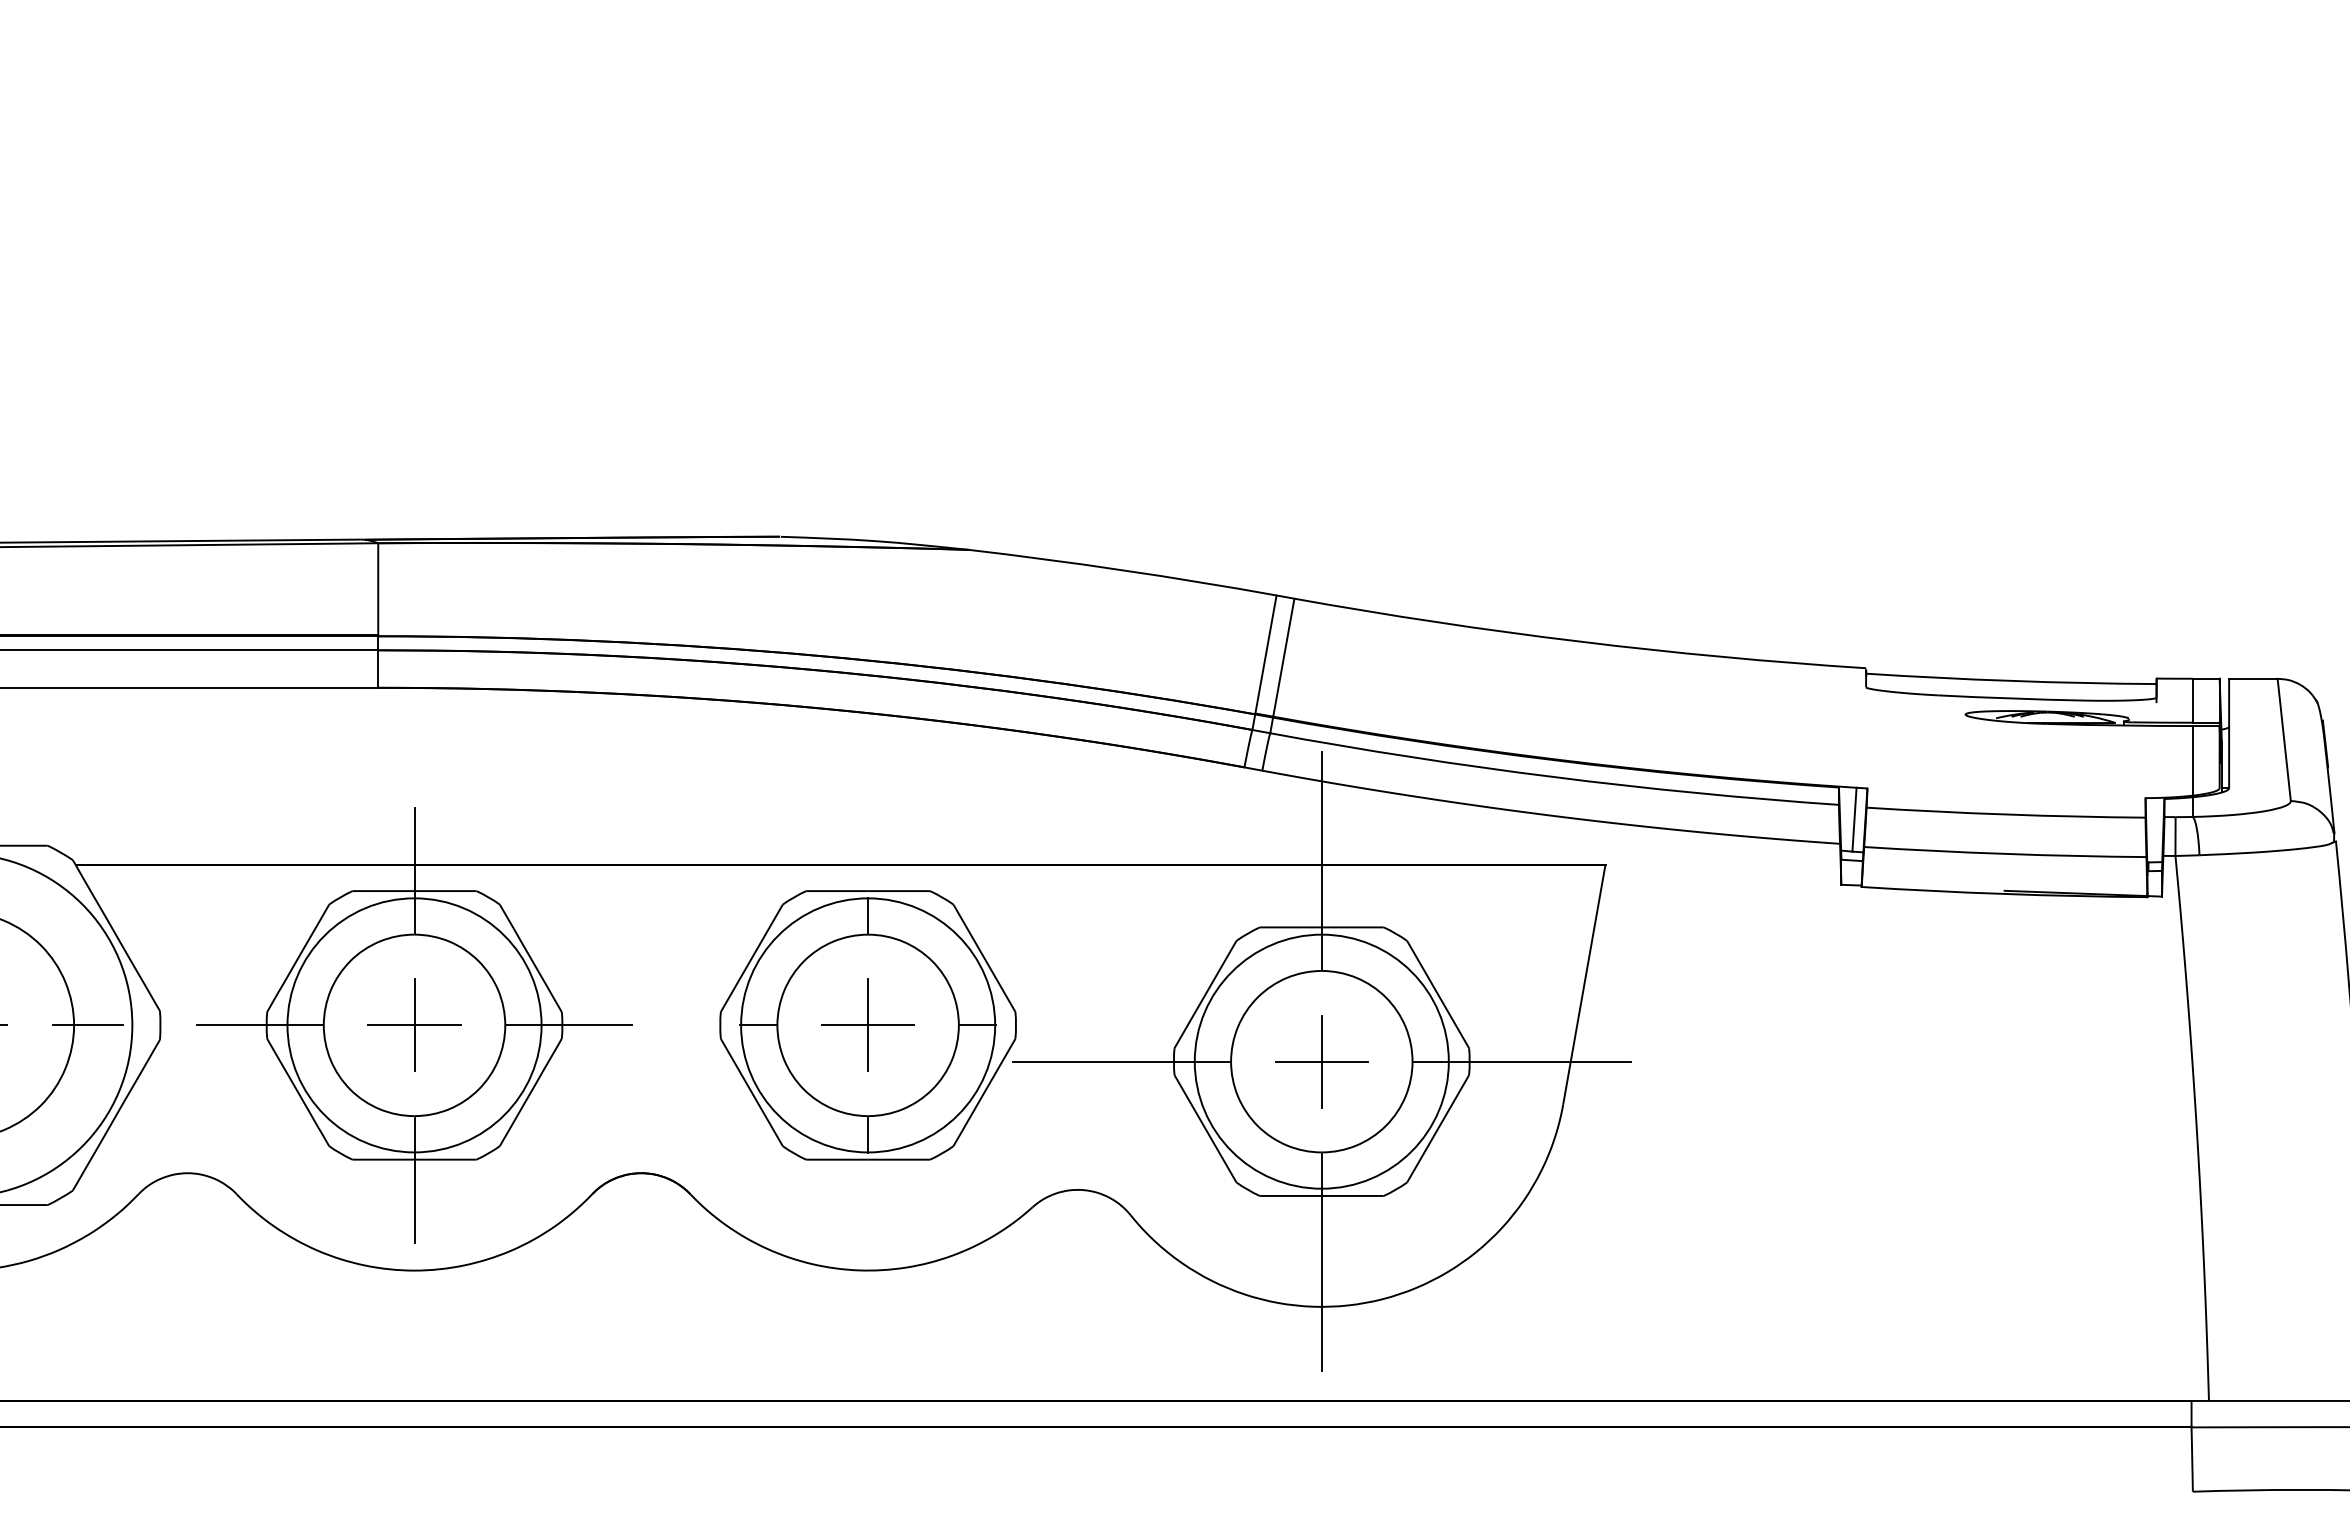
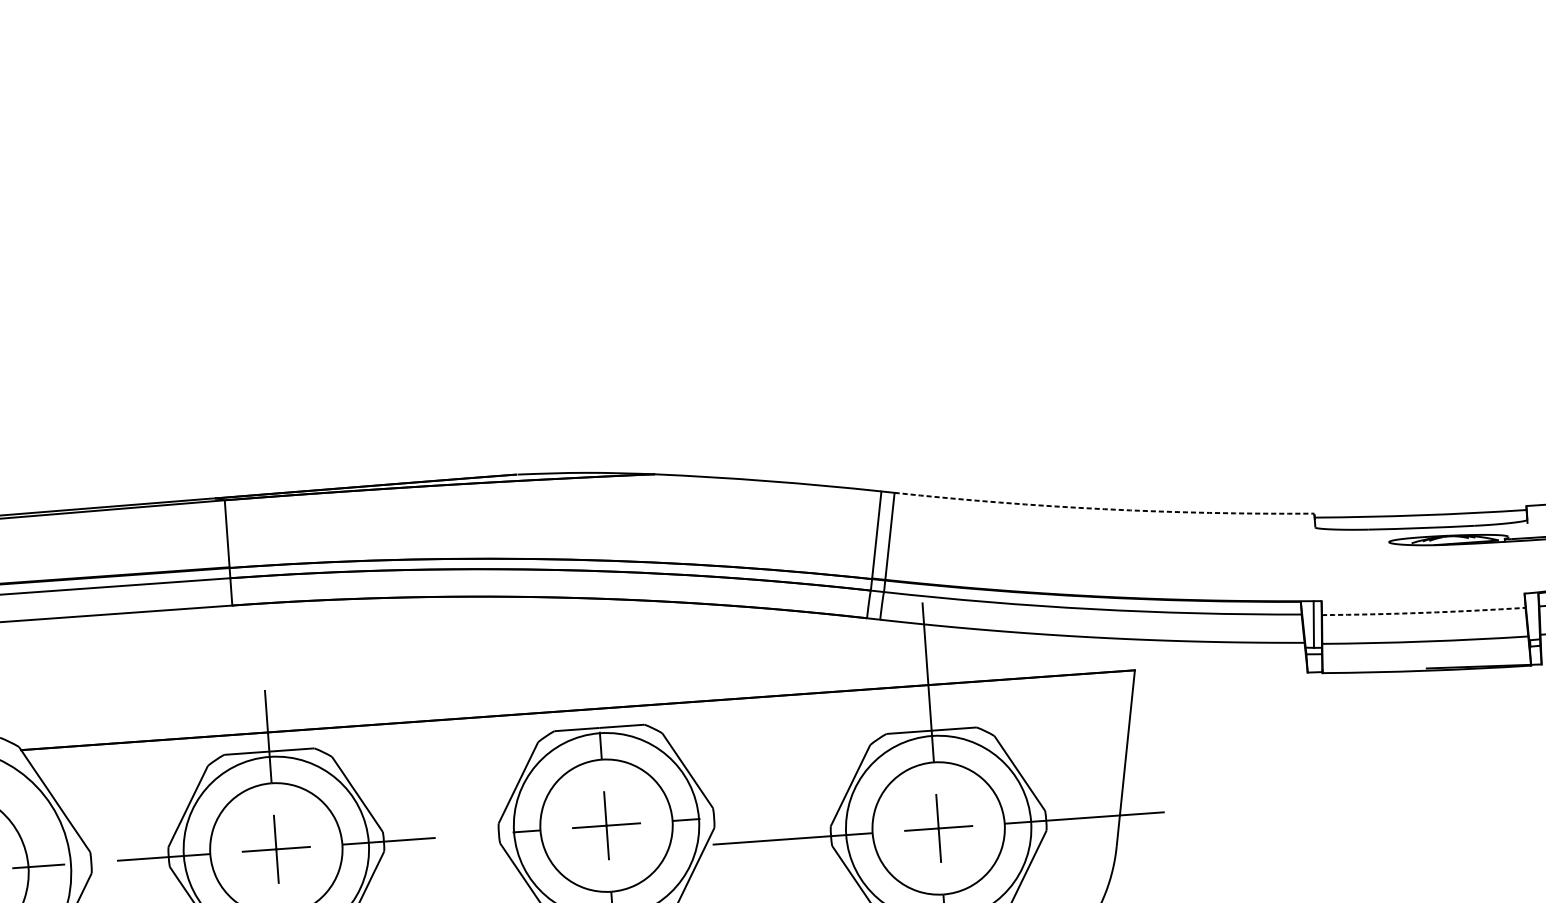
arc: (1579, 641) -> (1104, 509), solid -> dashed
arc: (2006, 814) -> (1424, 612), solid -> dashed

